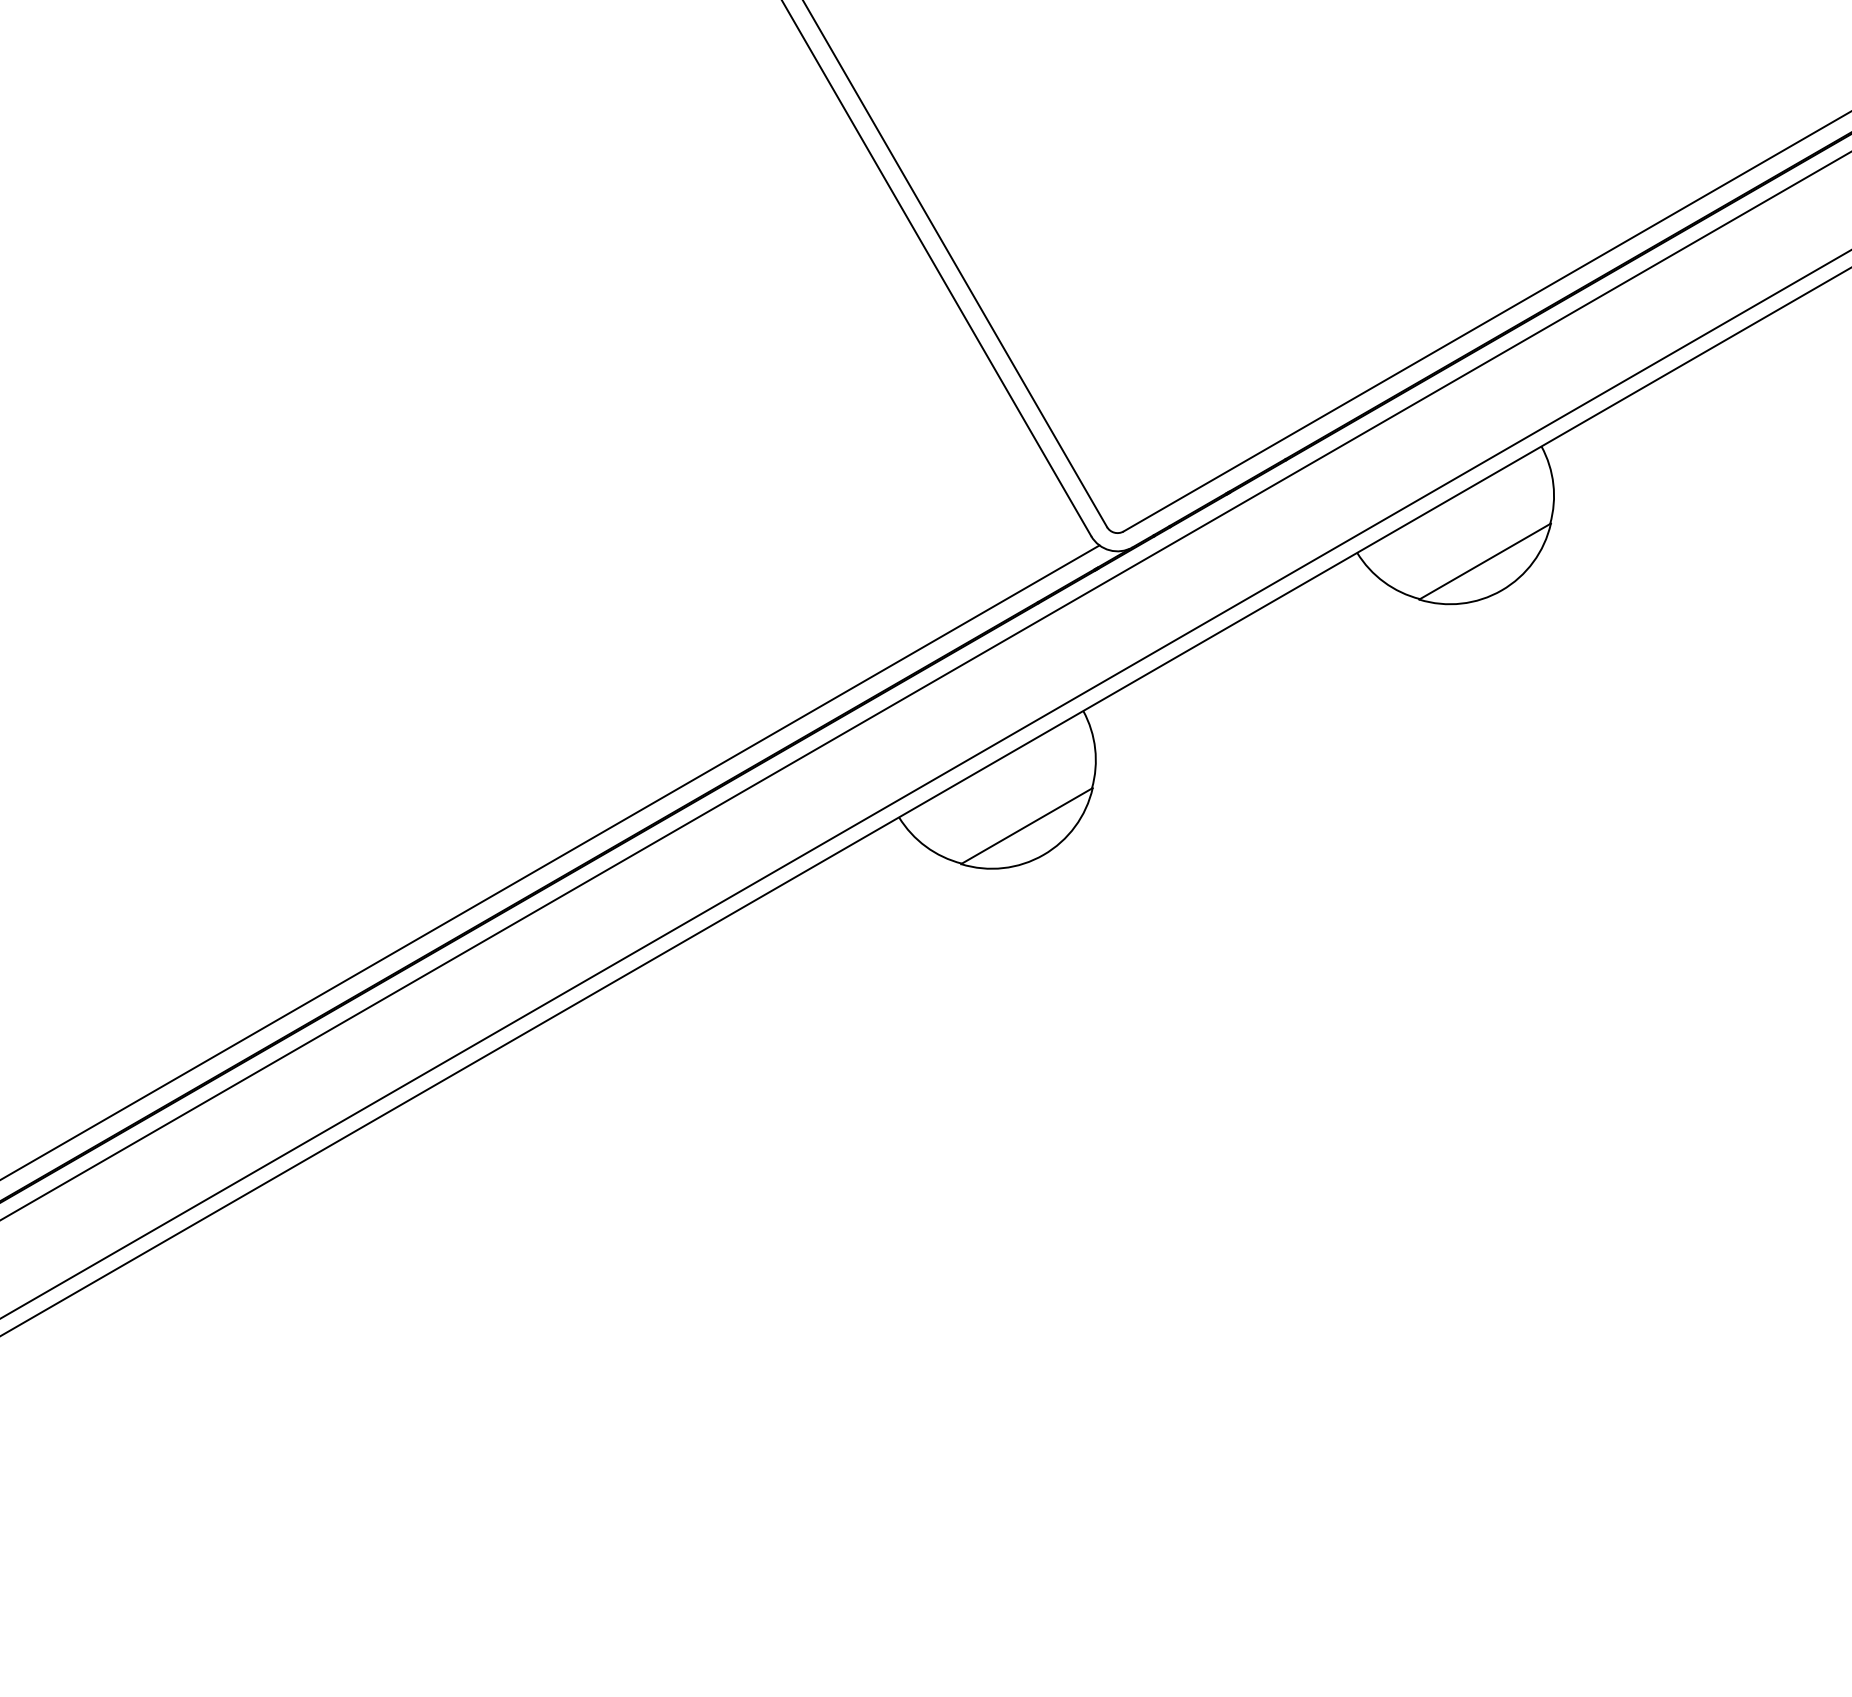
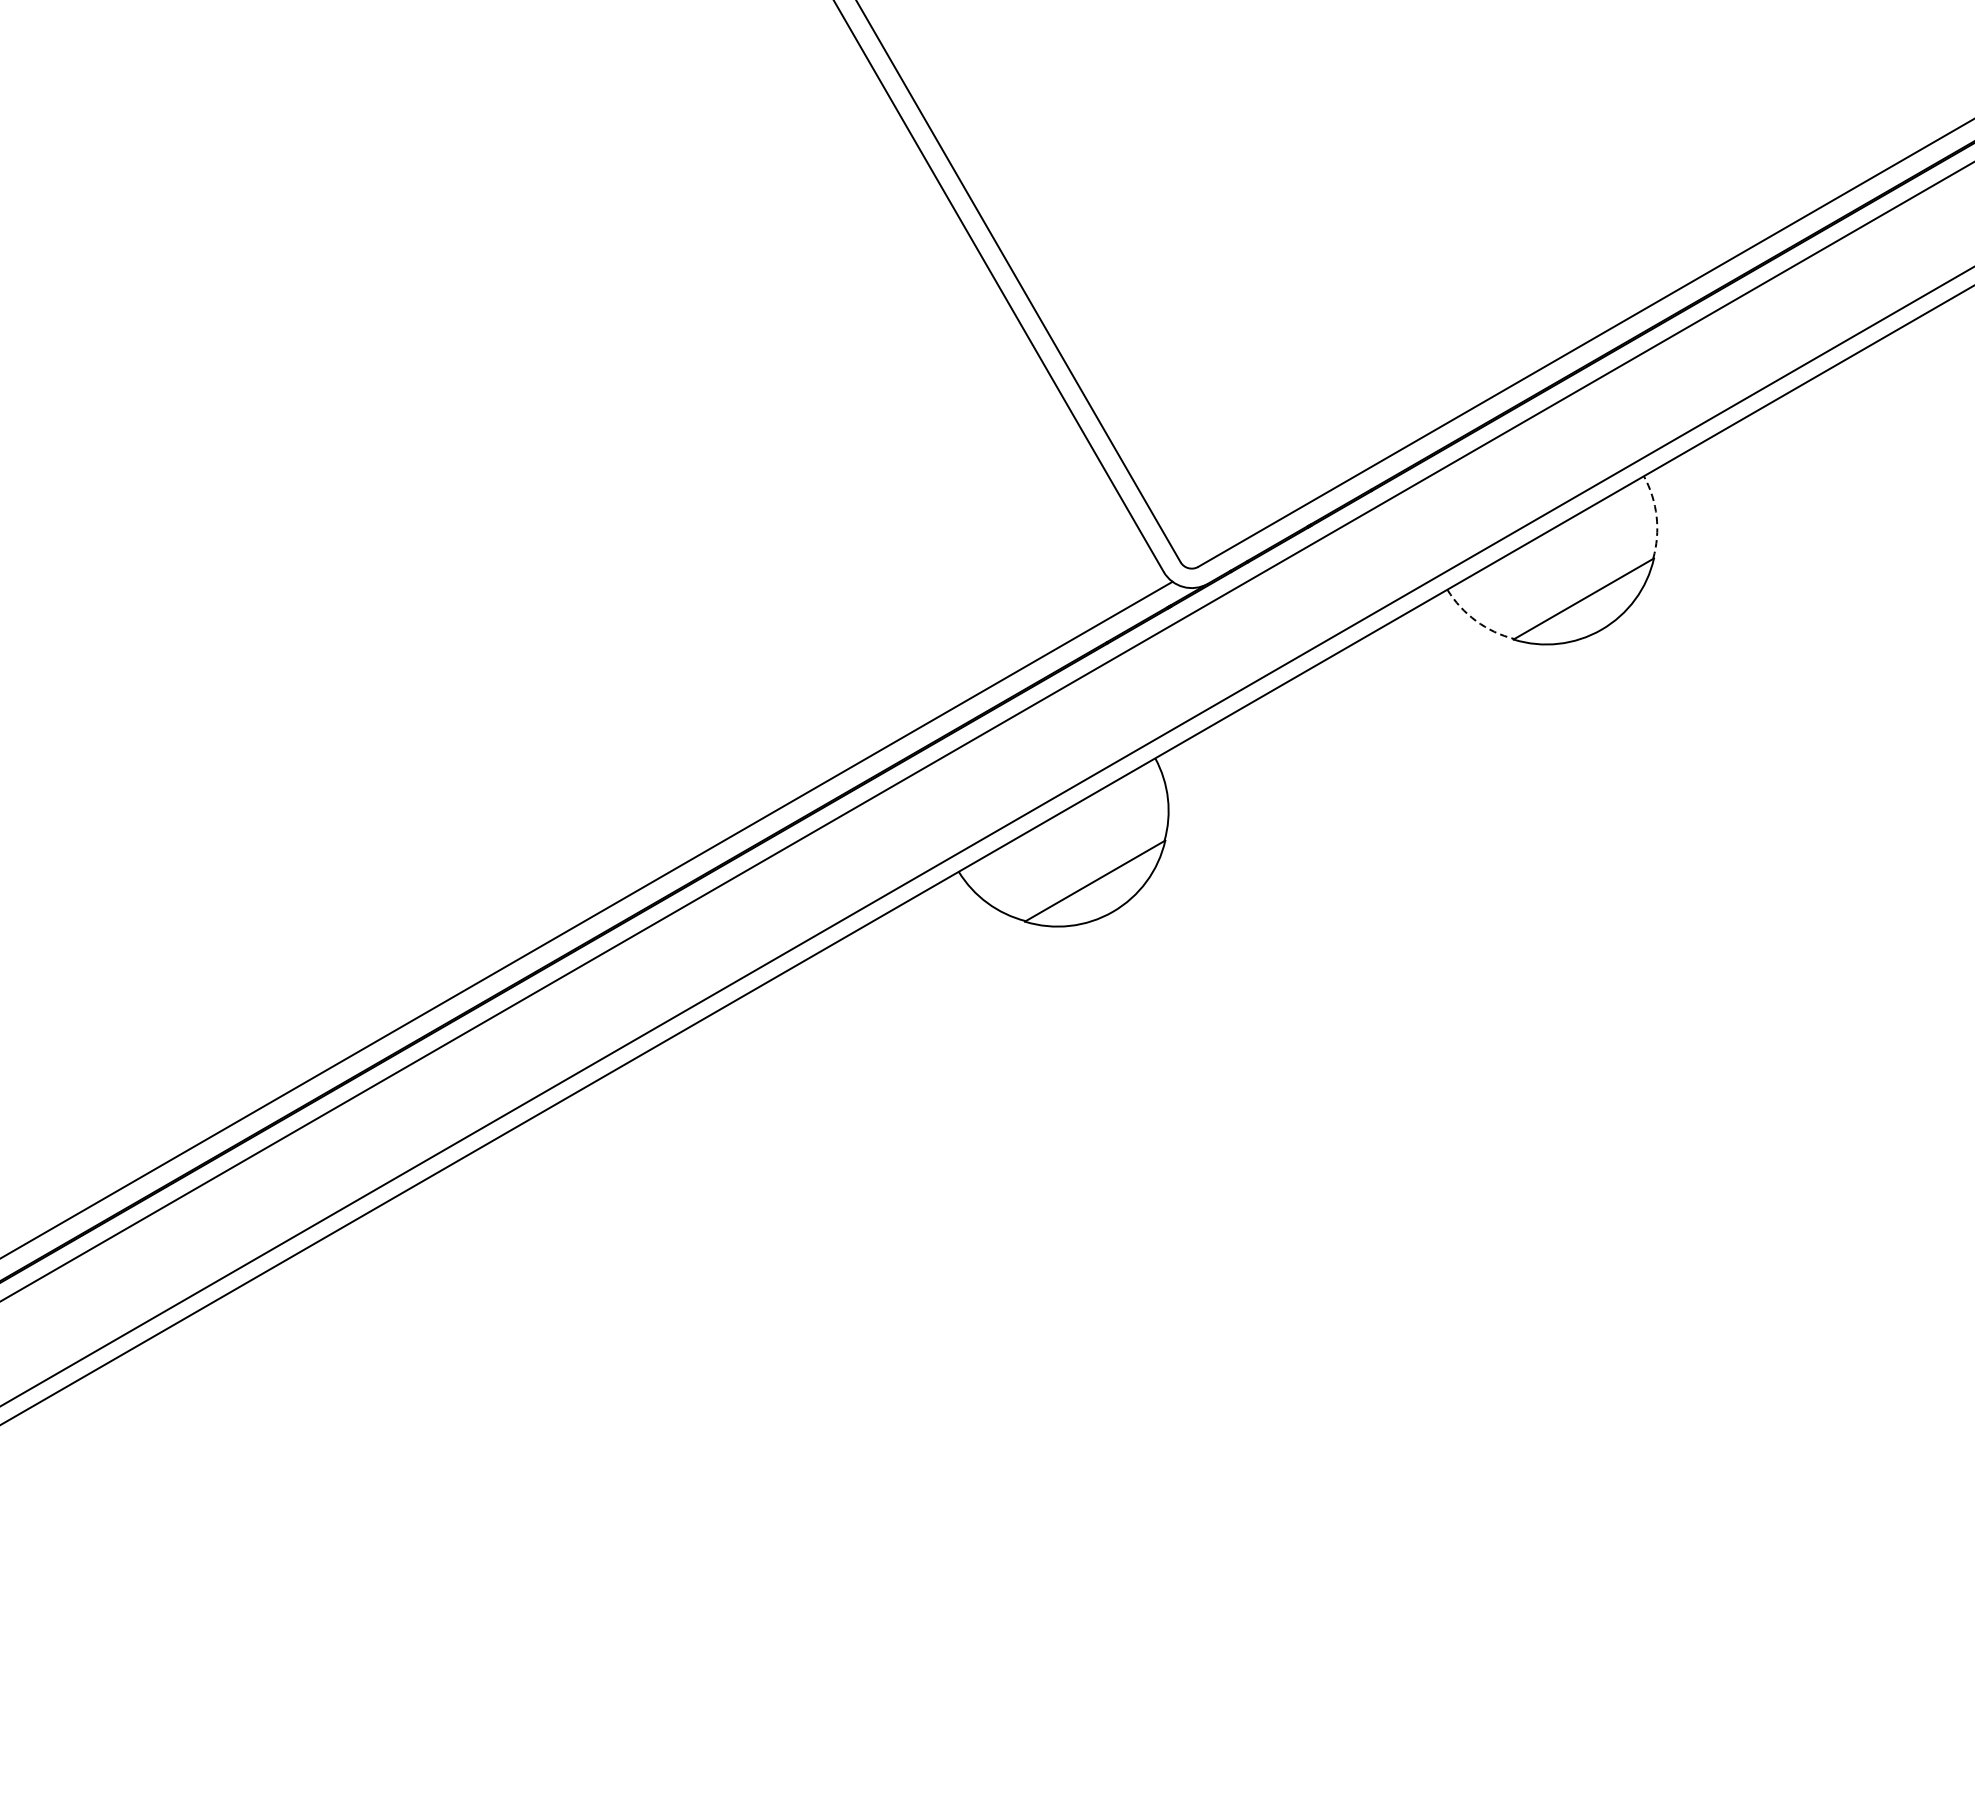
arc: (1553, 484) -> (1656, 516), solid -> dashed
arc: (1384, 582) -> (1476, 621), solid -> dashed

